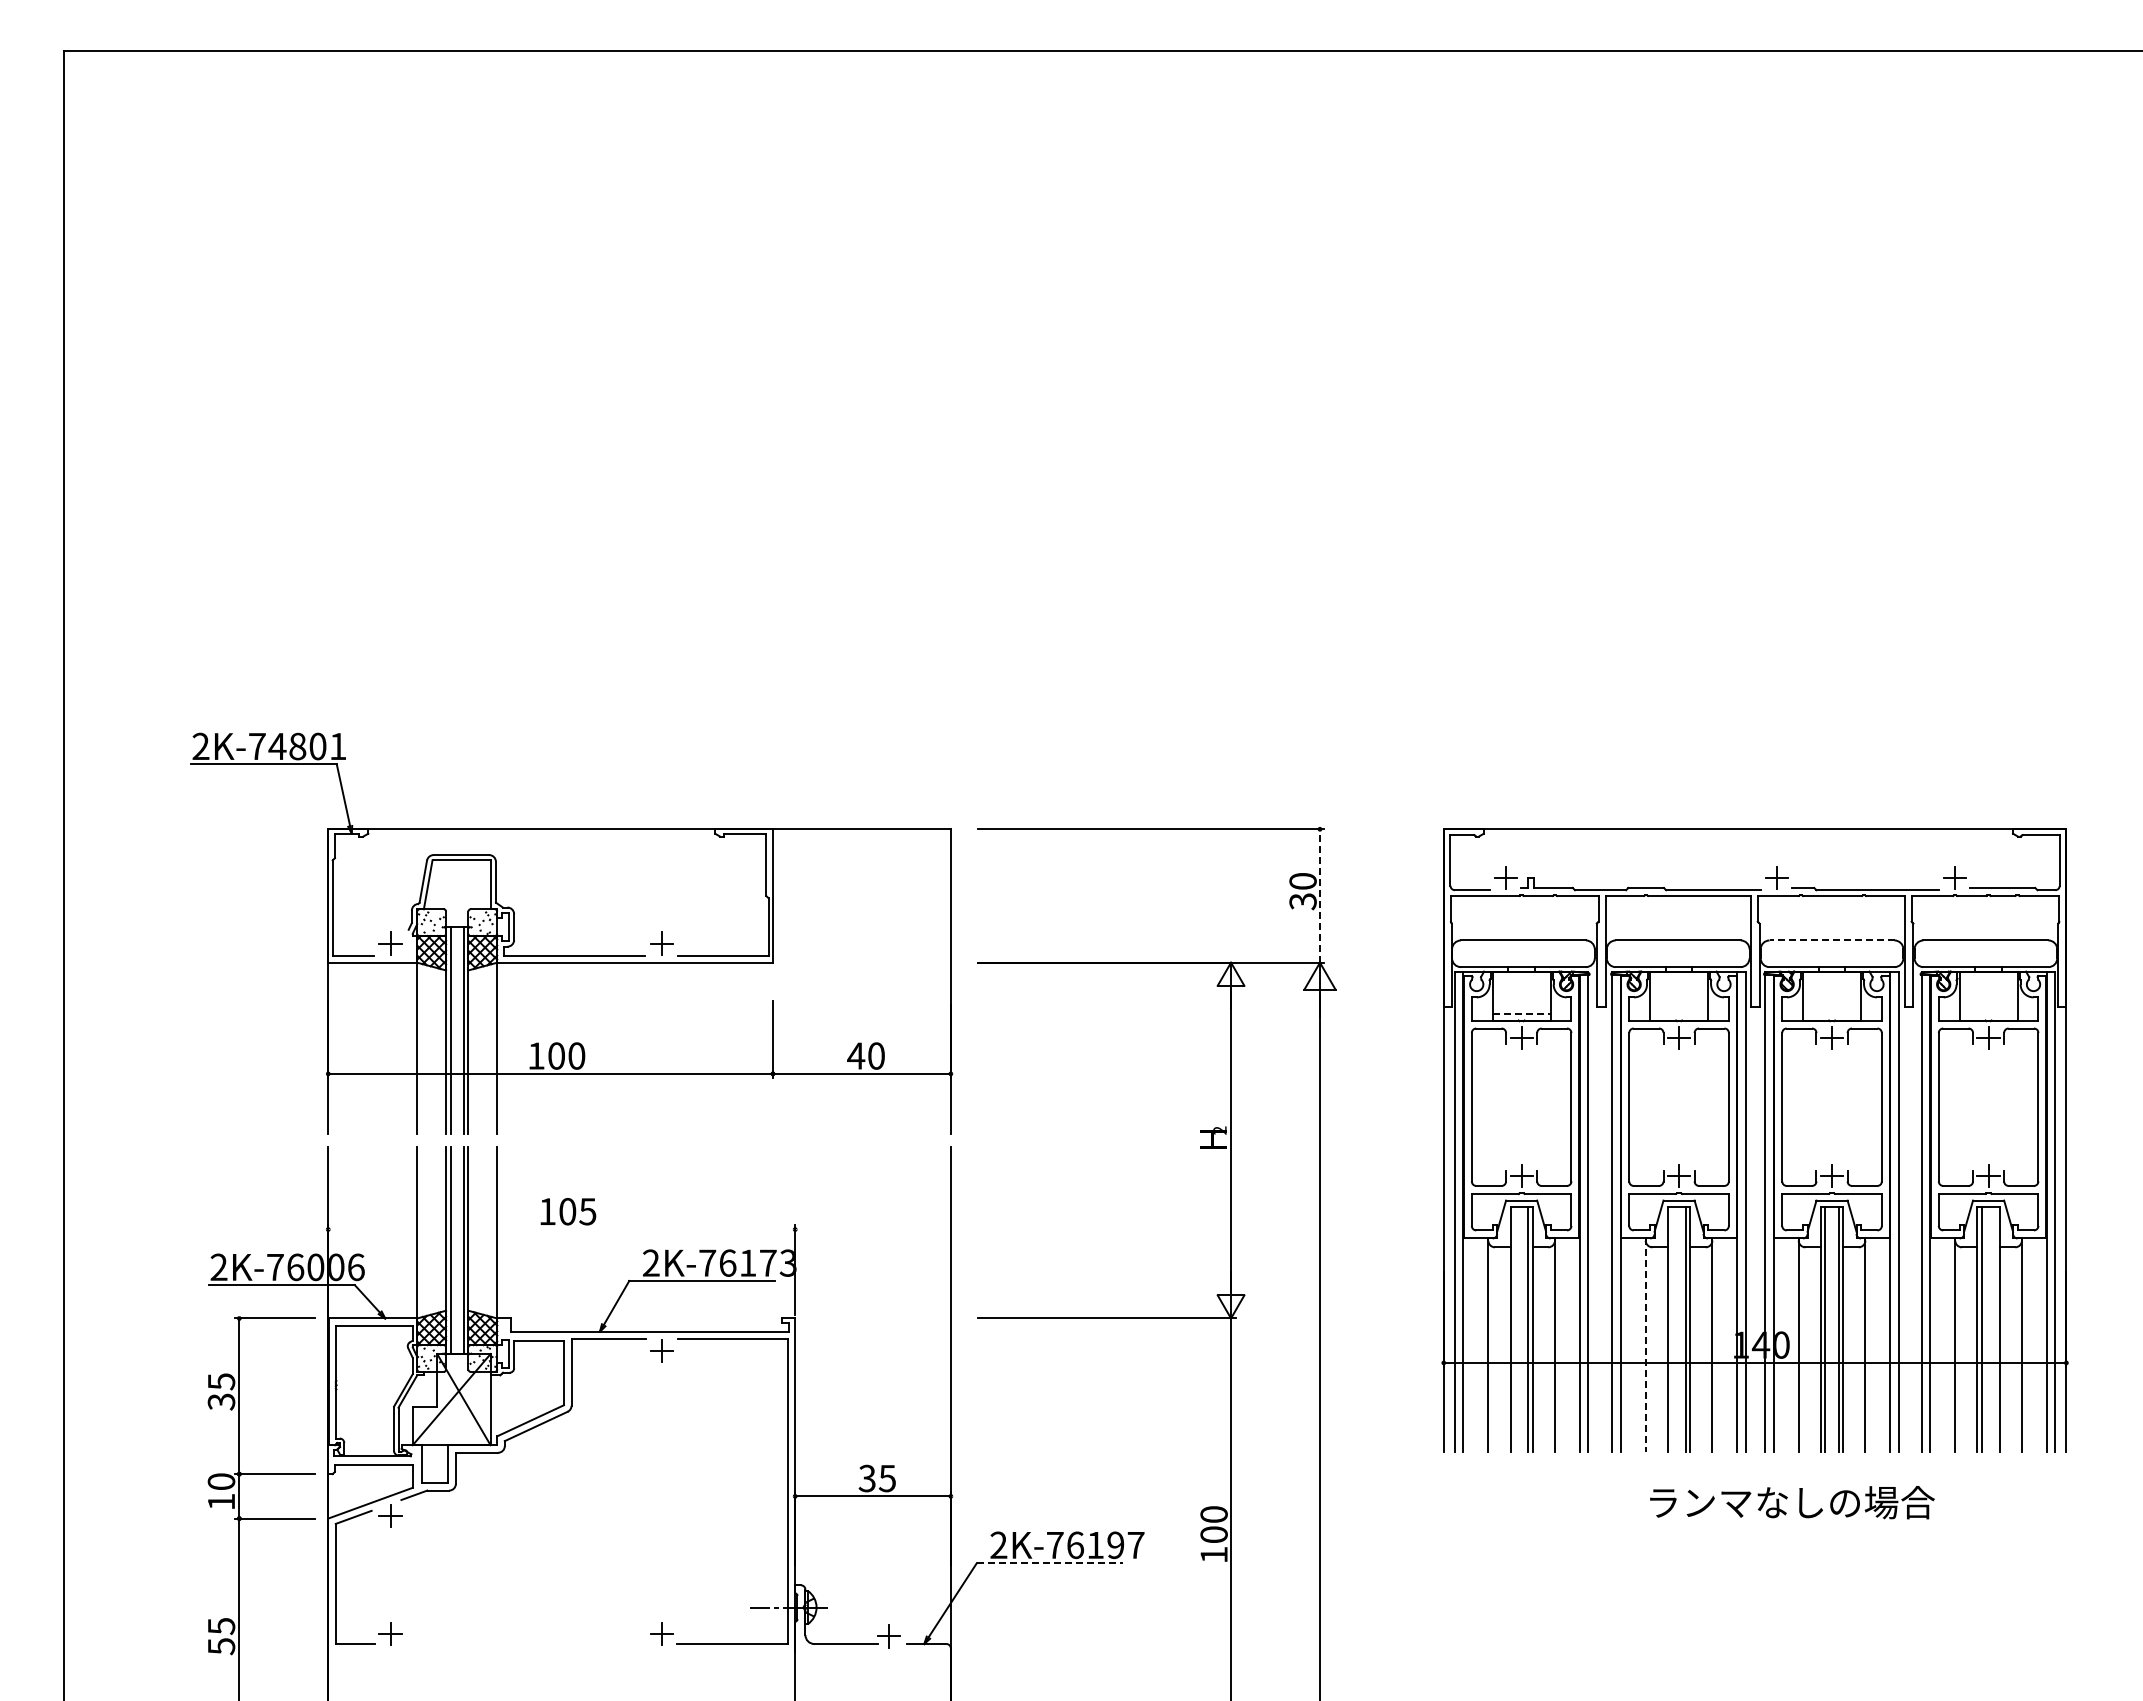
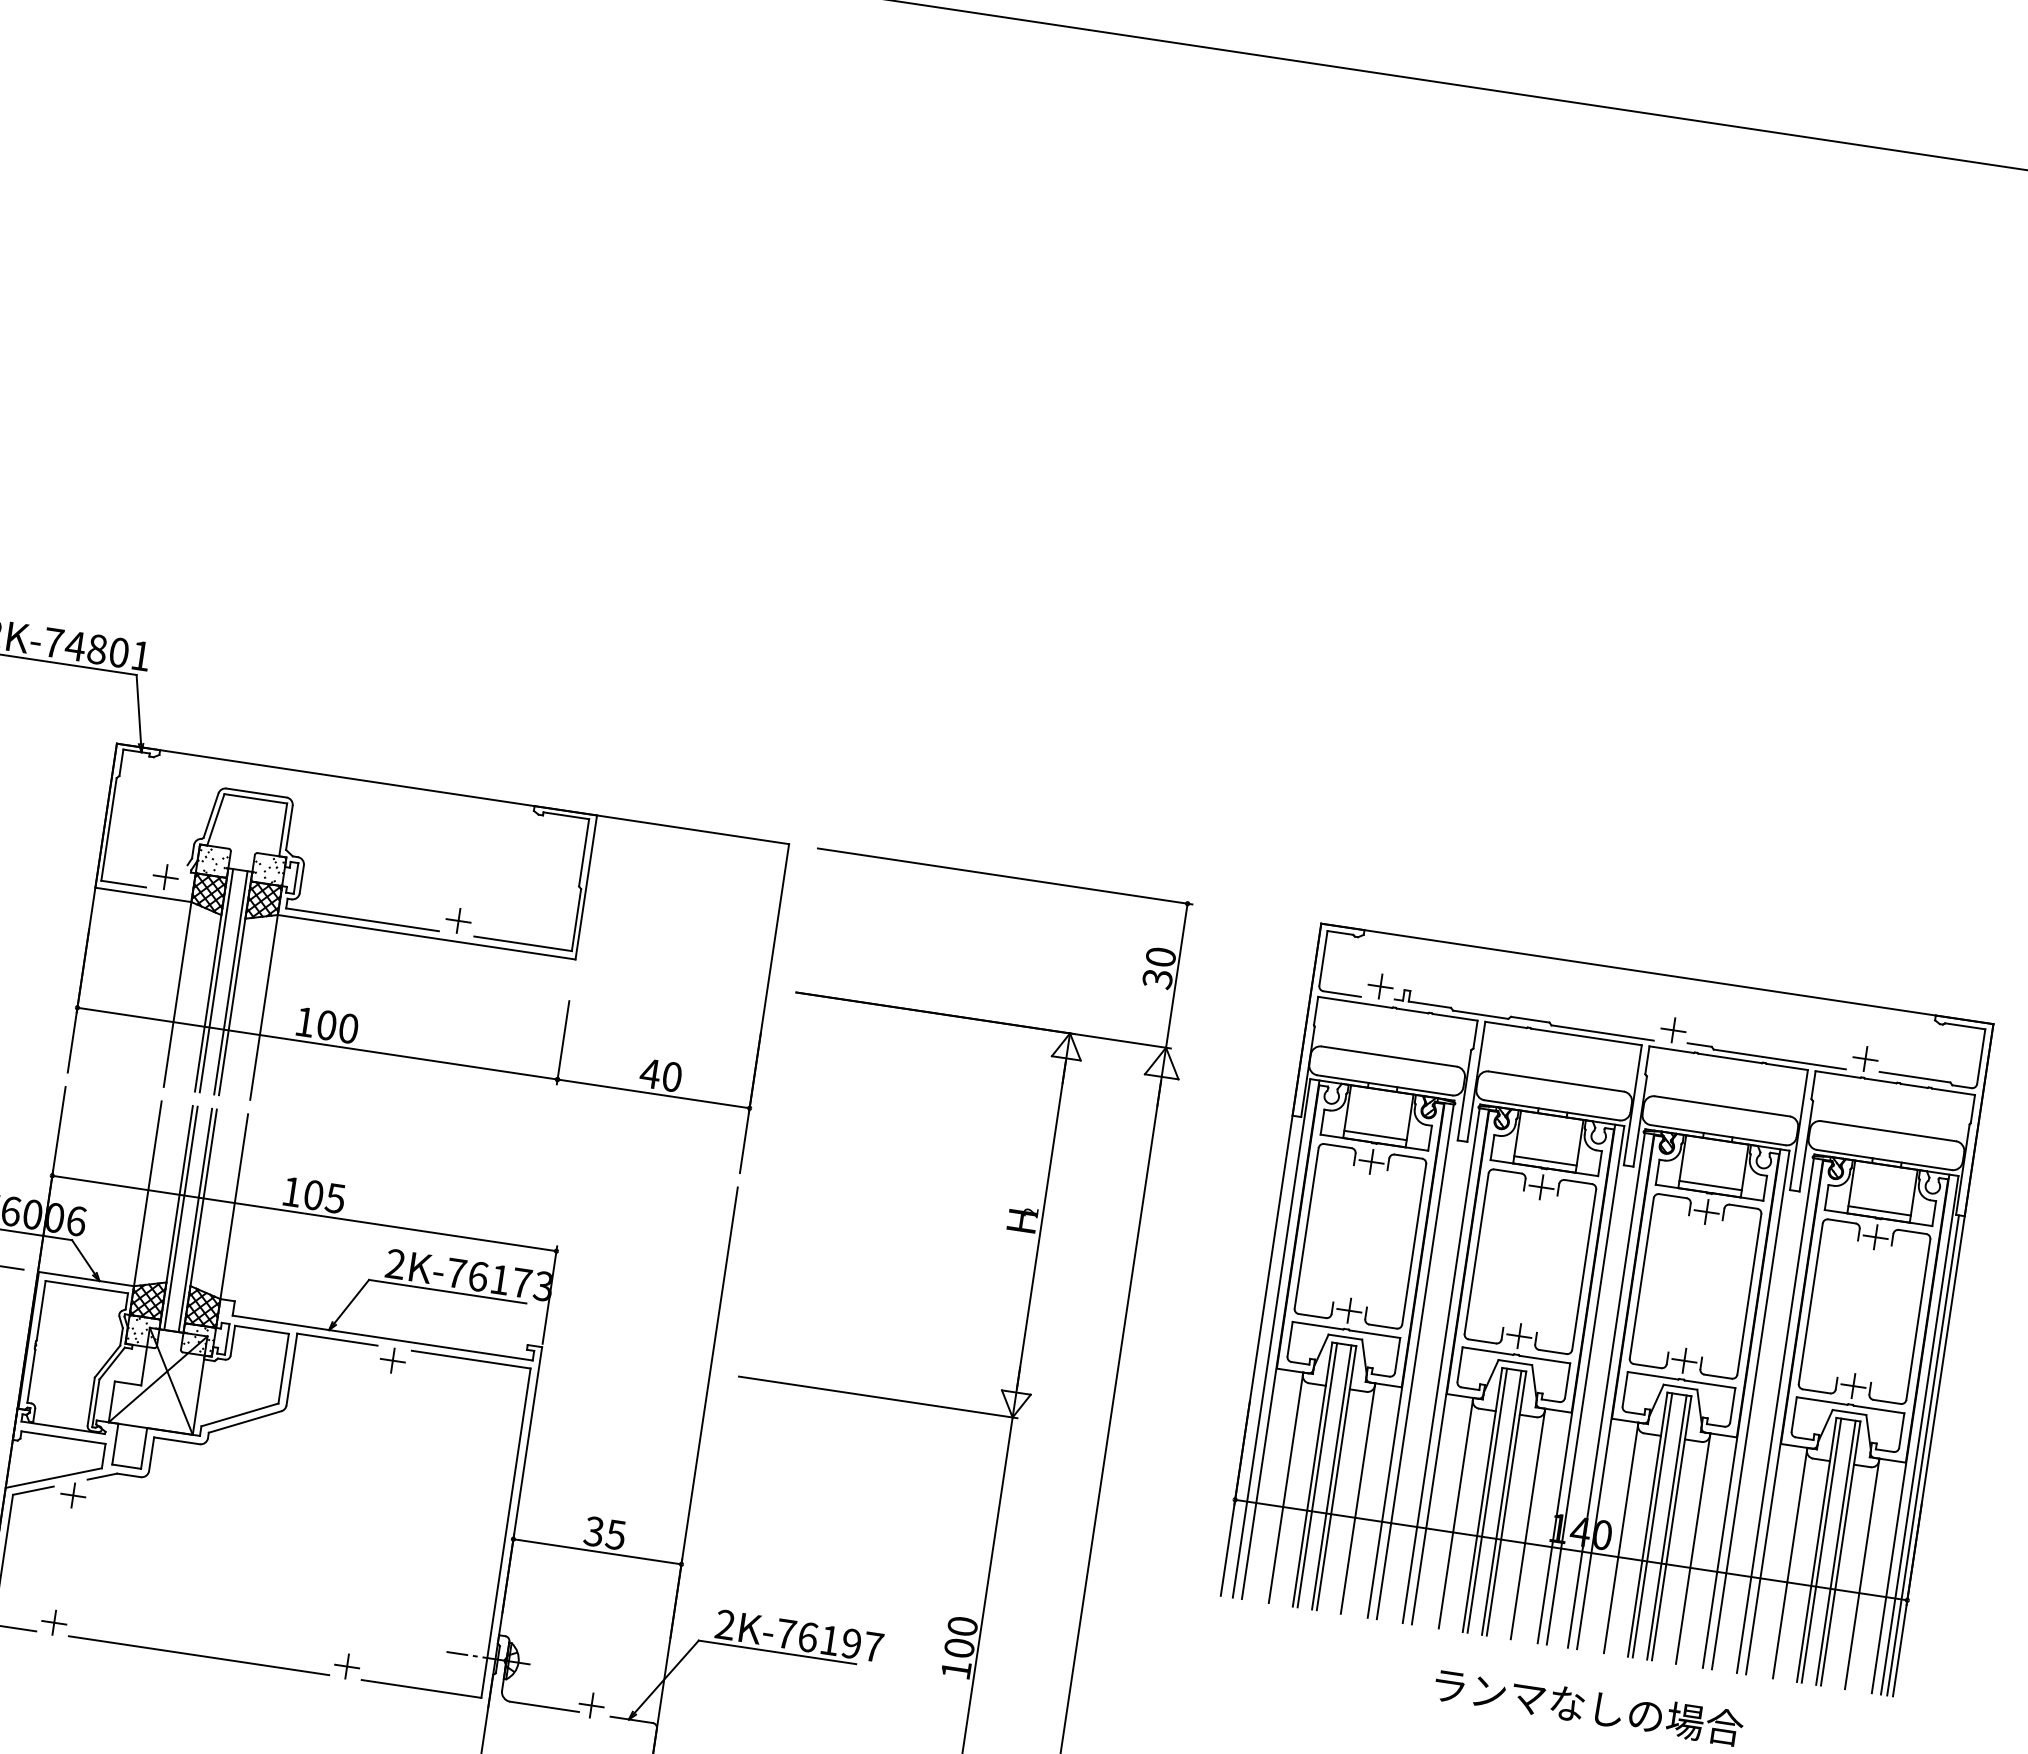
line: (1320, 895) -> (1177, 975), dashed -> solid
line: (1831, 940) -> (1721, 1106), dashed -> solid
line: (1521, 1013) -> (1375, 1135), dashed -> solid
line: (1678, 1013) -> (1544, 1160), added
line: (1831, 1013) -> (1710, 1185), added
line: (1988, 1013) -> (1879, 1210), added
line: (561, 1229) -> (304, 1213), added
line: (2061, 1229) -> (1923, 1455), added
line: (1514, 1329) -> (1316, 1475), added
line: (1672, 1329) -> (1487, 1500), added
line: (1995, 1329) -> (1836, 1552), added
line: (1645, 1345) -> (1455, 1513), dashed -> solid
line: (1049, 1563) -> (777, 1652), dashed -> solid
line: (525, 1644) -> (198, 1655), added

